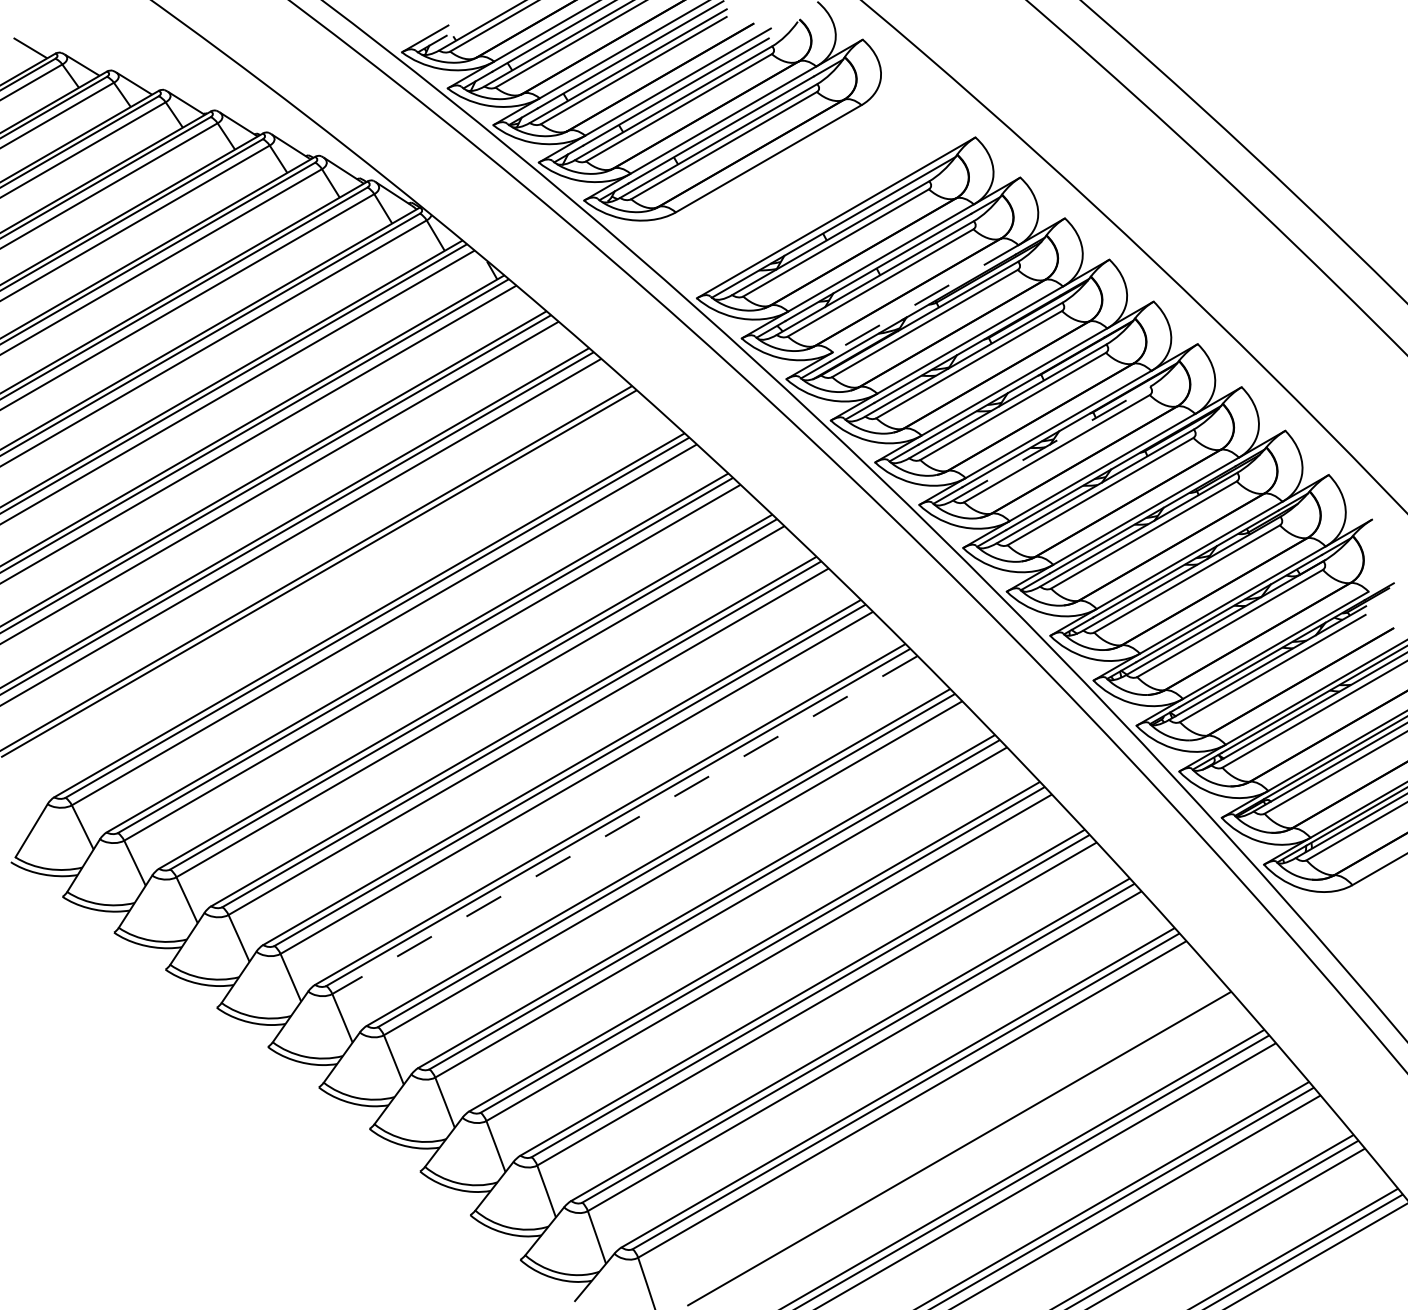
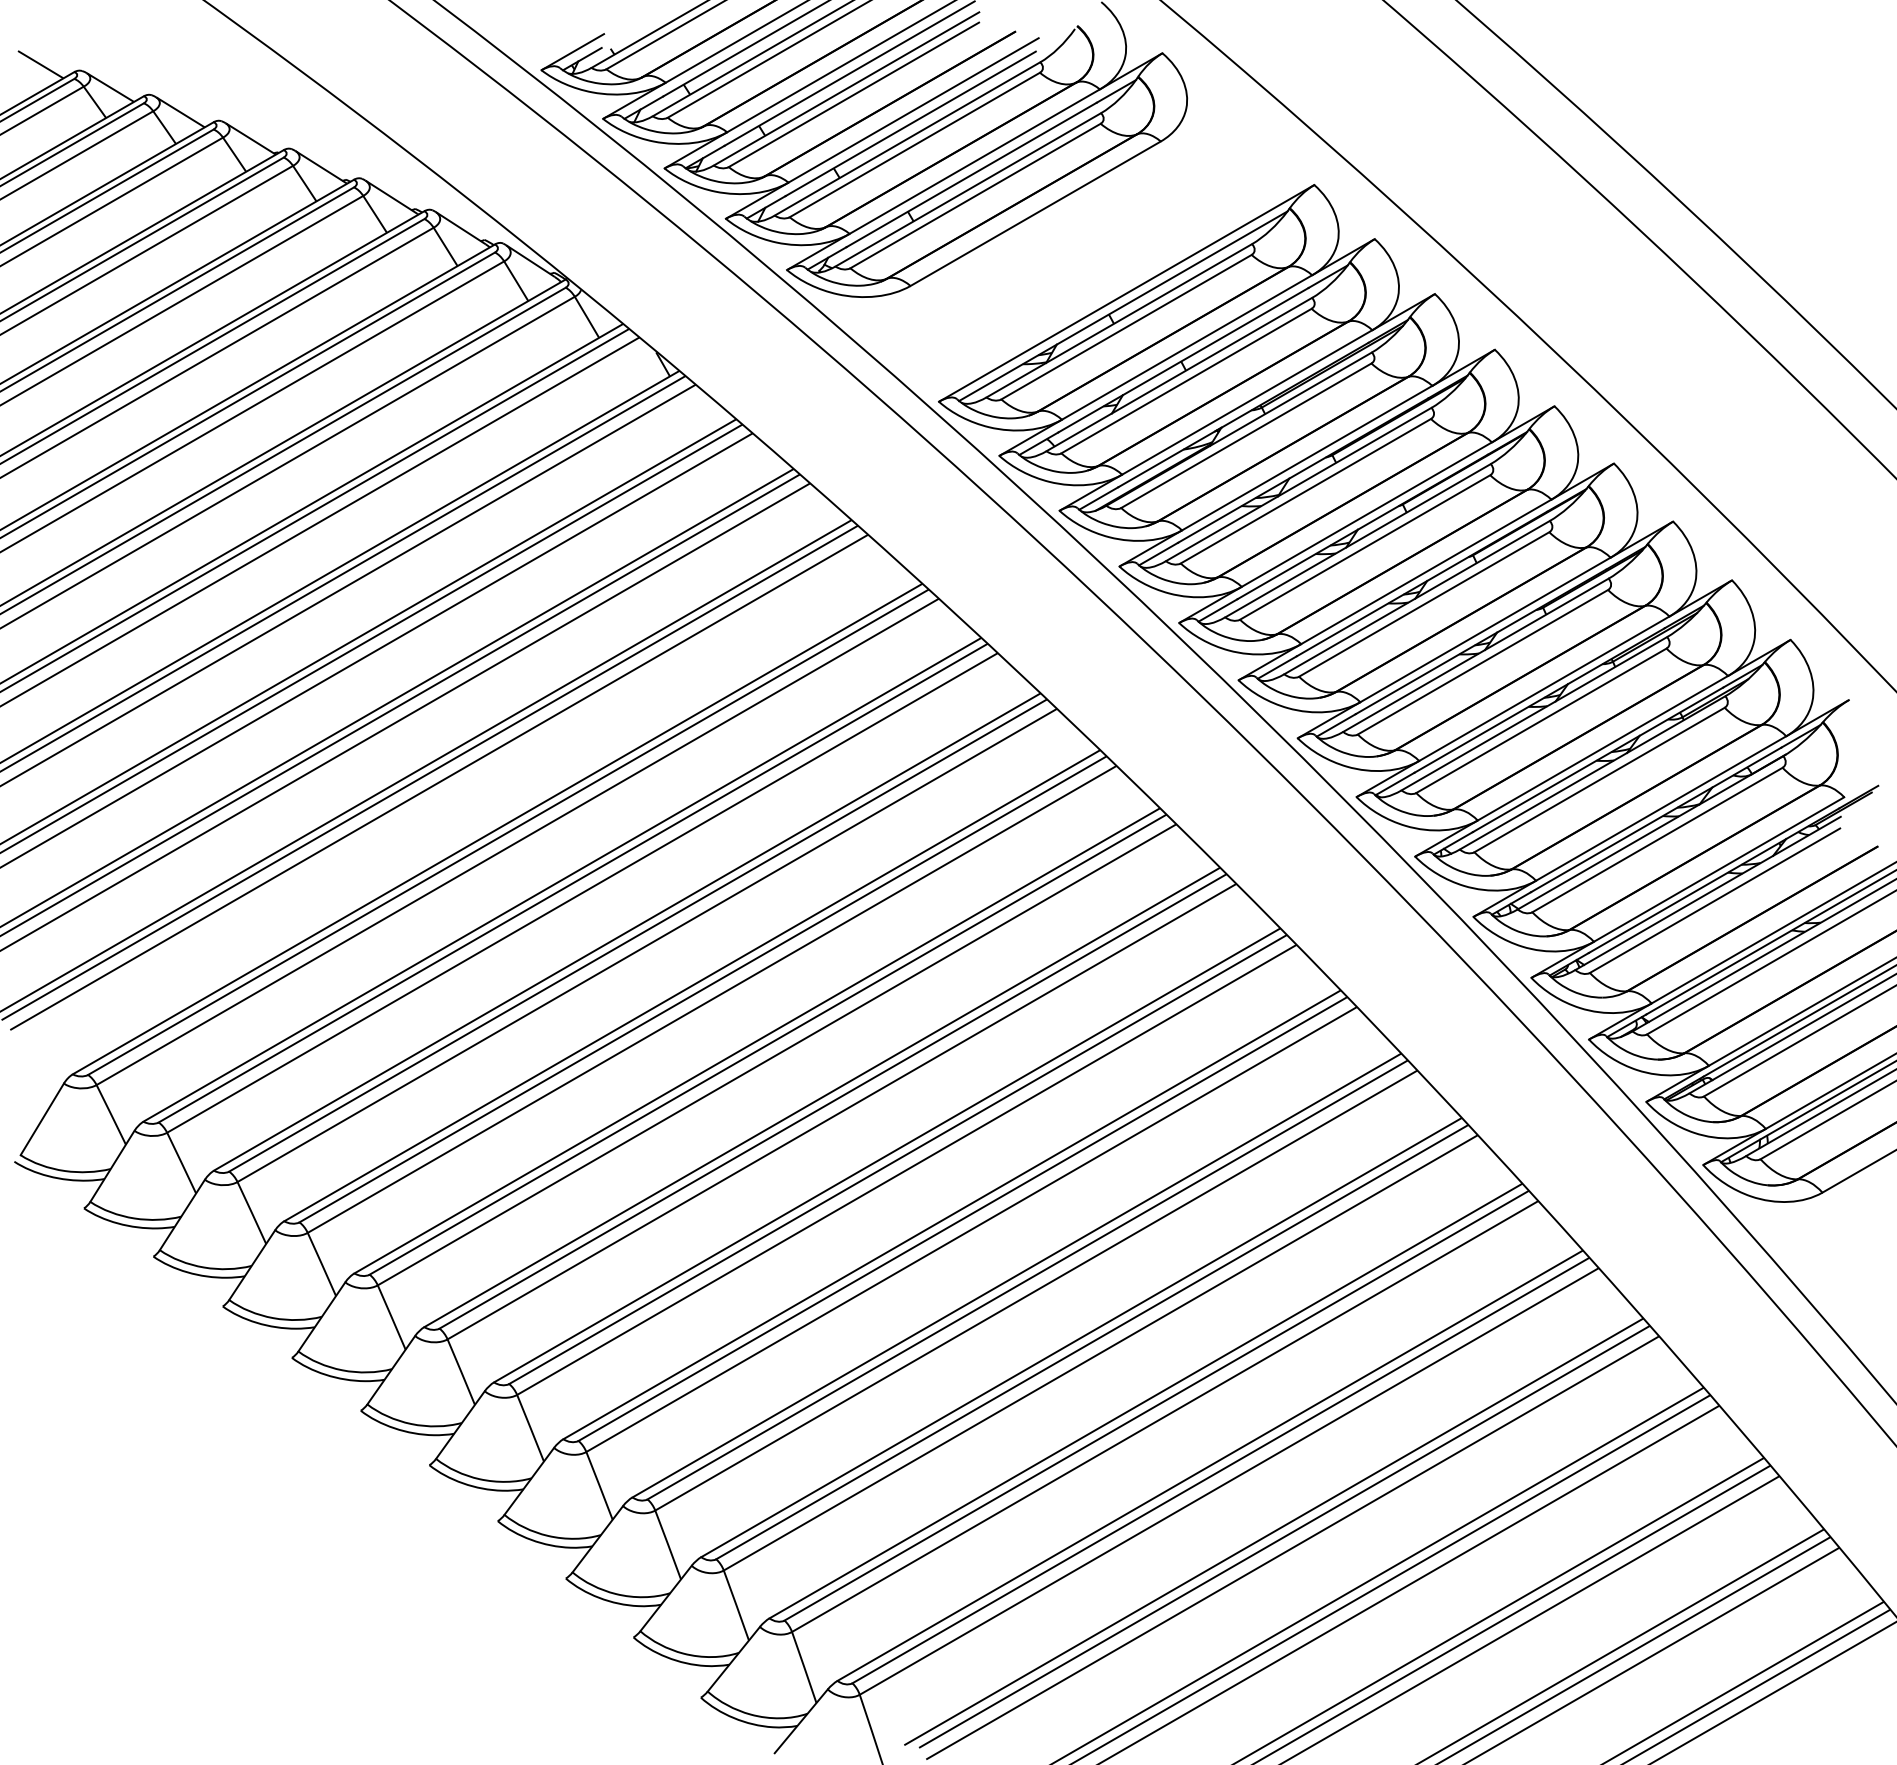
line: (925, 298) -> (1246, 402), dashed -> solid
line: (1051, 443) -> (1417, 597), dashed -> solid
line: (326, 580) -> (439, 782), added
line: (624, 824) -> (841, 1111), dashed -> solid
line: (945, 1136) -> (1273, 1531), added
line: (953, 1140) -> (1284, 1536), added

